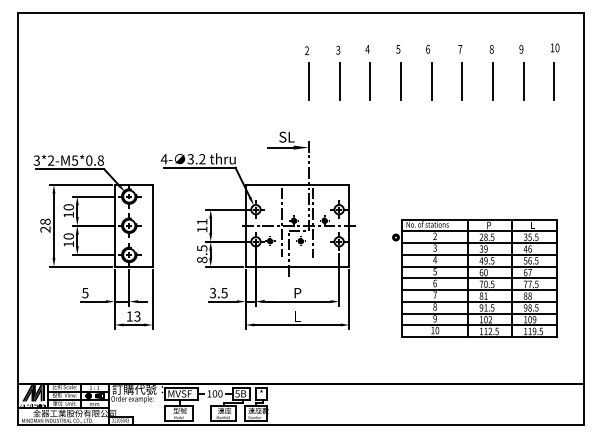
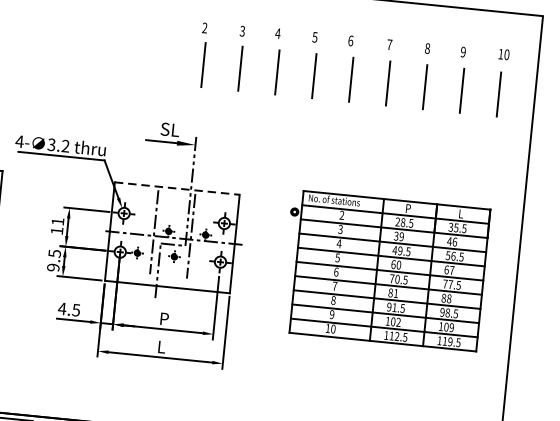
line: (297, 184) -> (177, 188), solid -> dashed
text: (202, 259) -> (53, 267), 8.5 -> 9.5
part: (474, 278) -> (384, 270), moved
text: (212, 292) -> (61, 308), 3.5 -> 4.5

